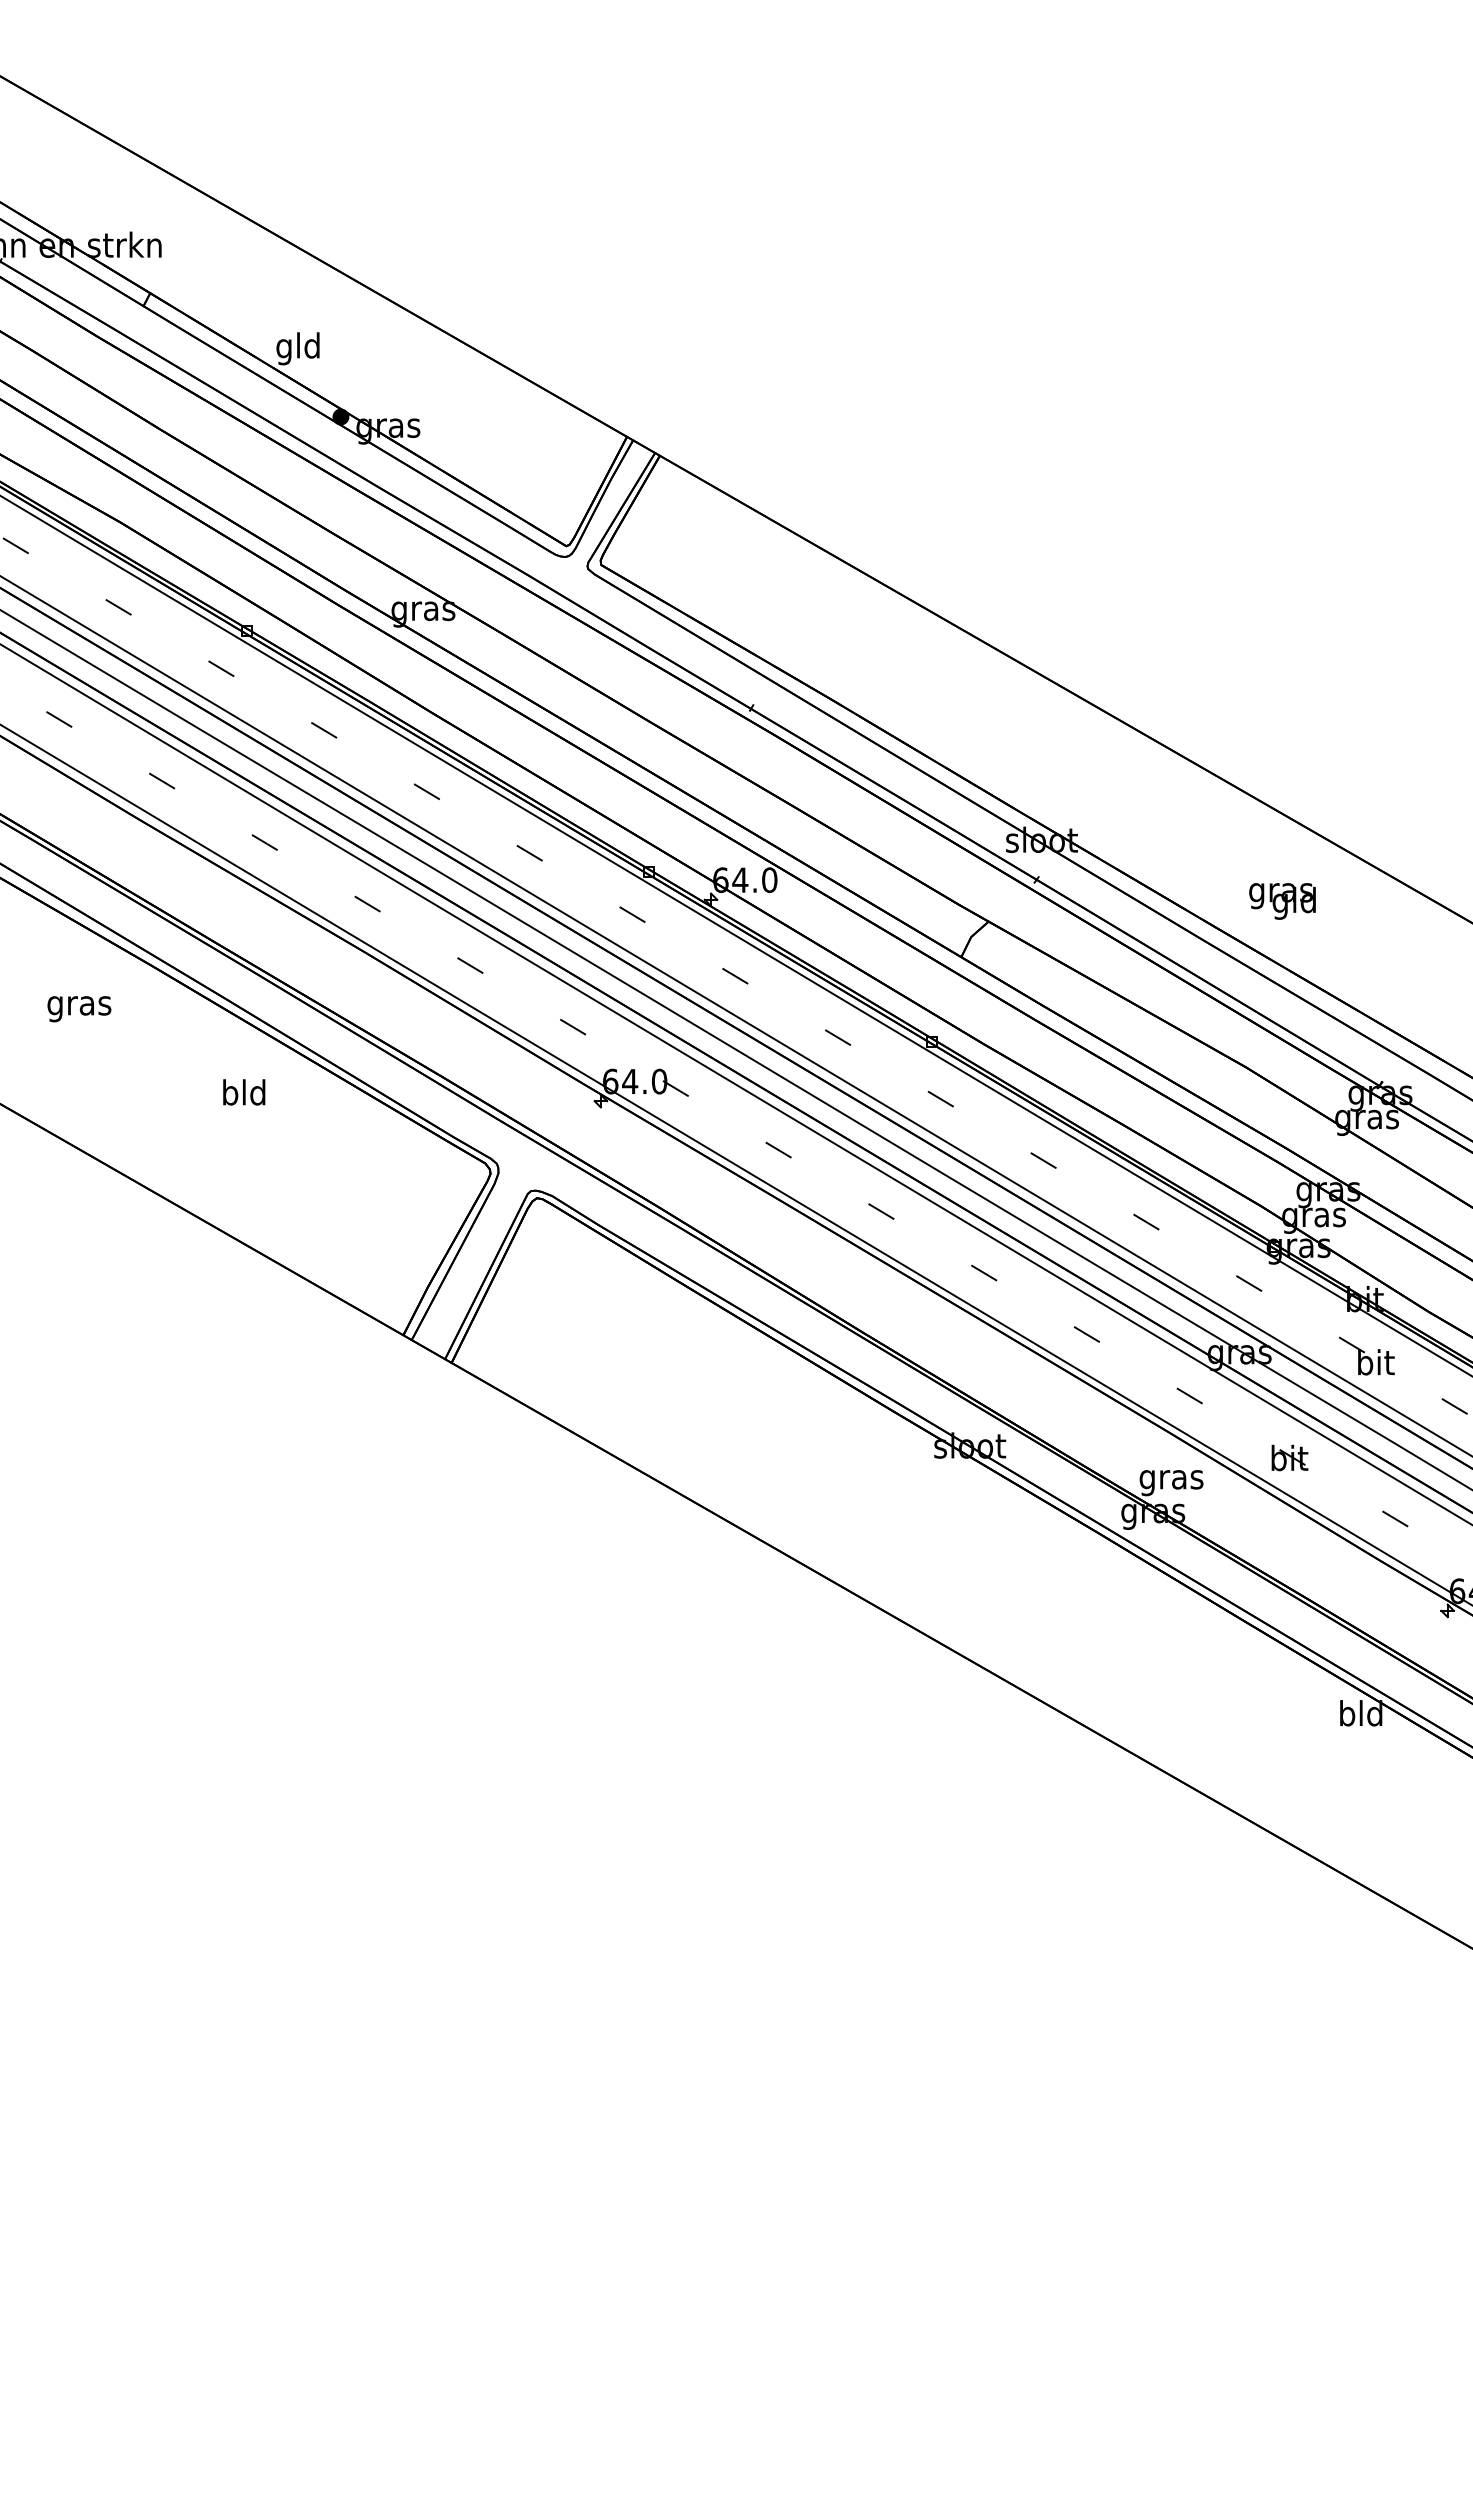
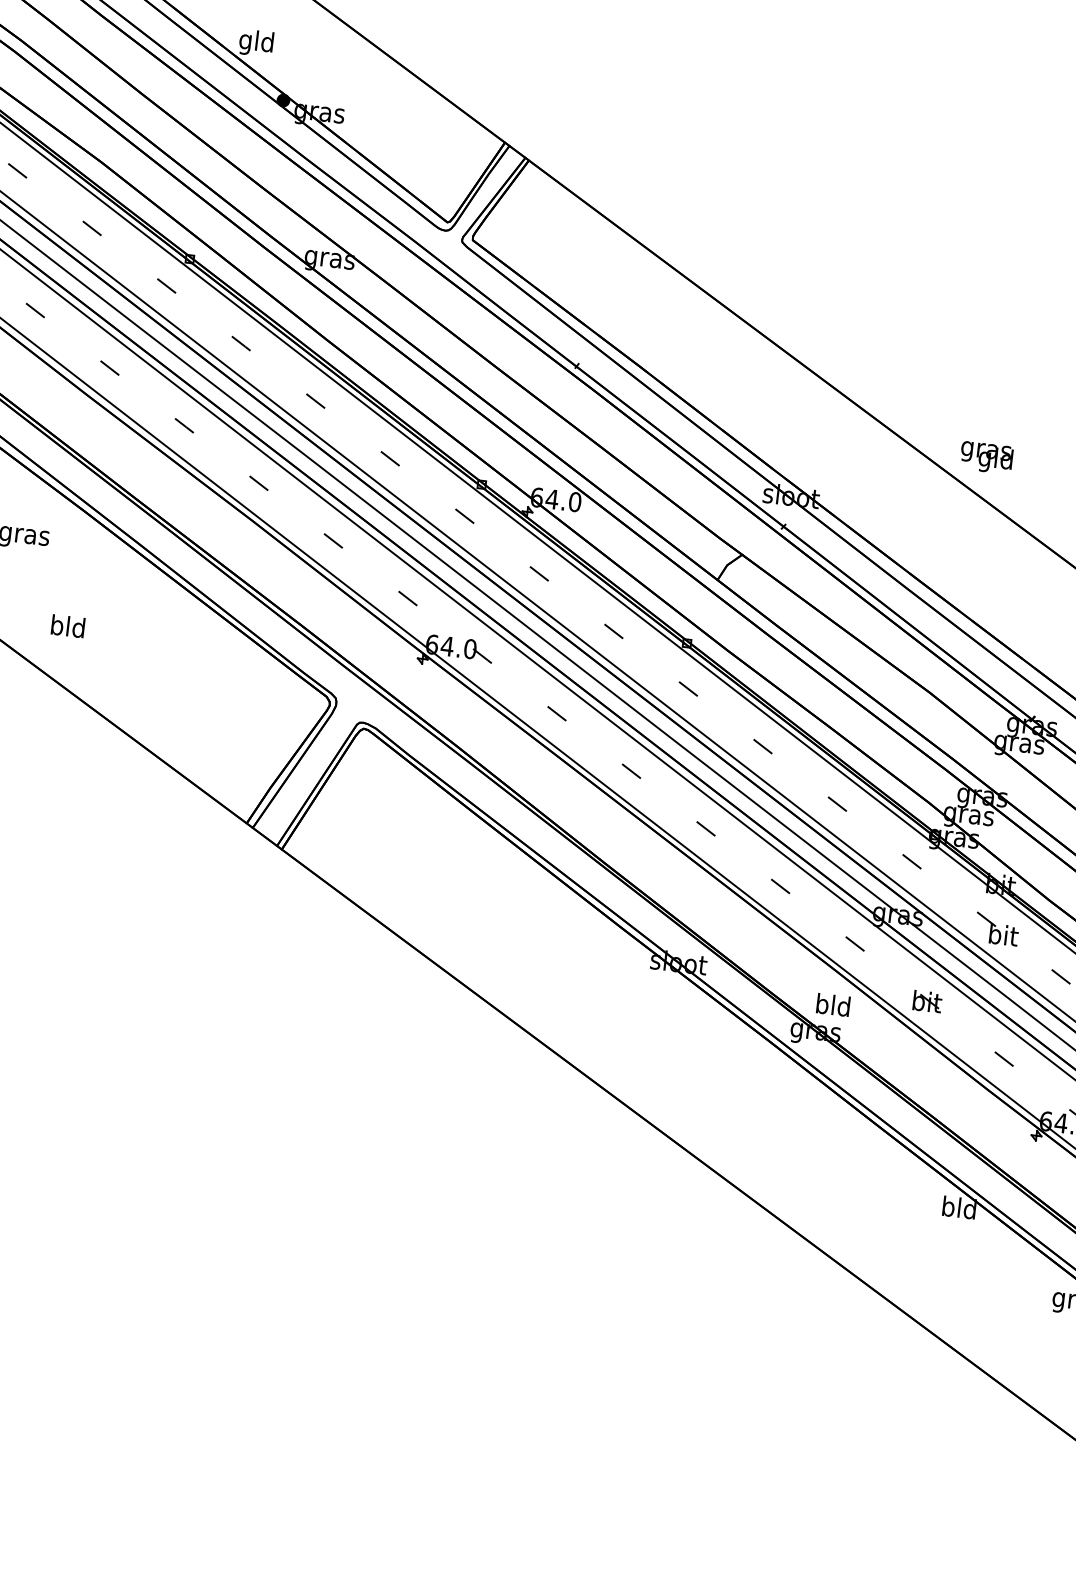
text: (1282, 901) -> (986, 457), moved
text: (244, 1092) -> (68, 626), moved
text: (1171, 1479) -> (833, 1007), gras -> bld

